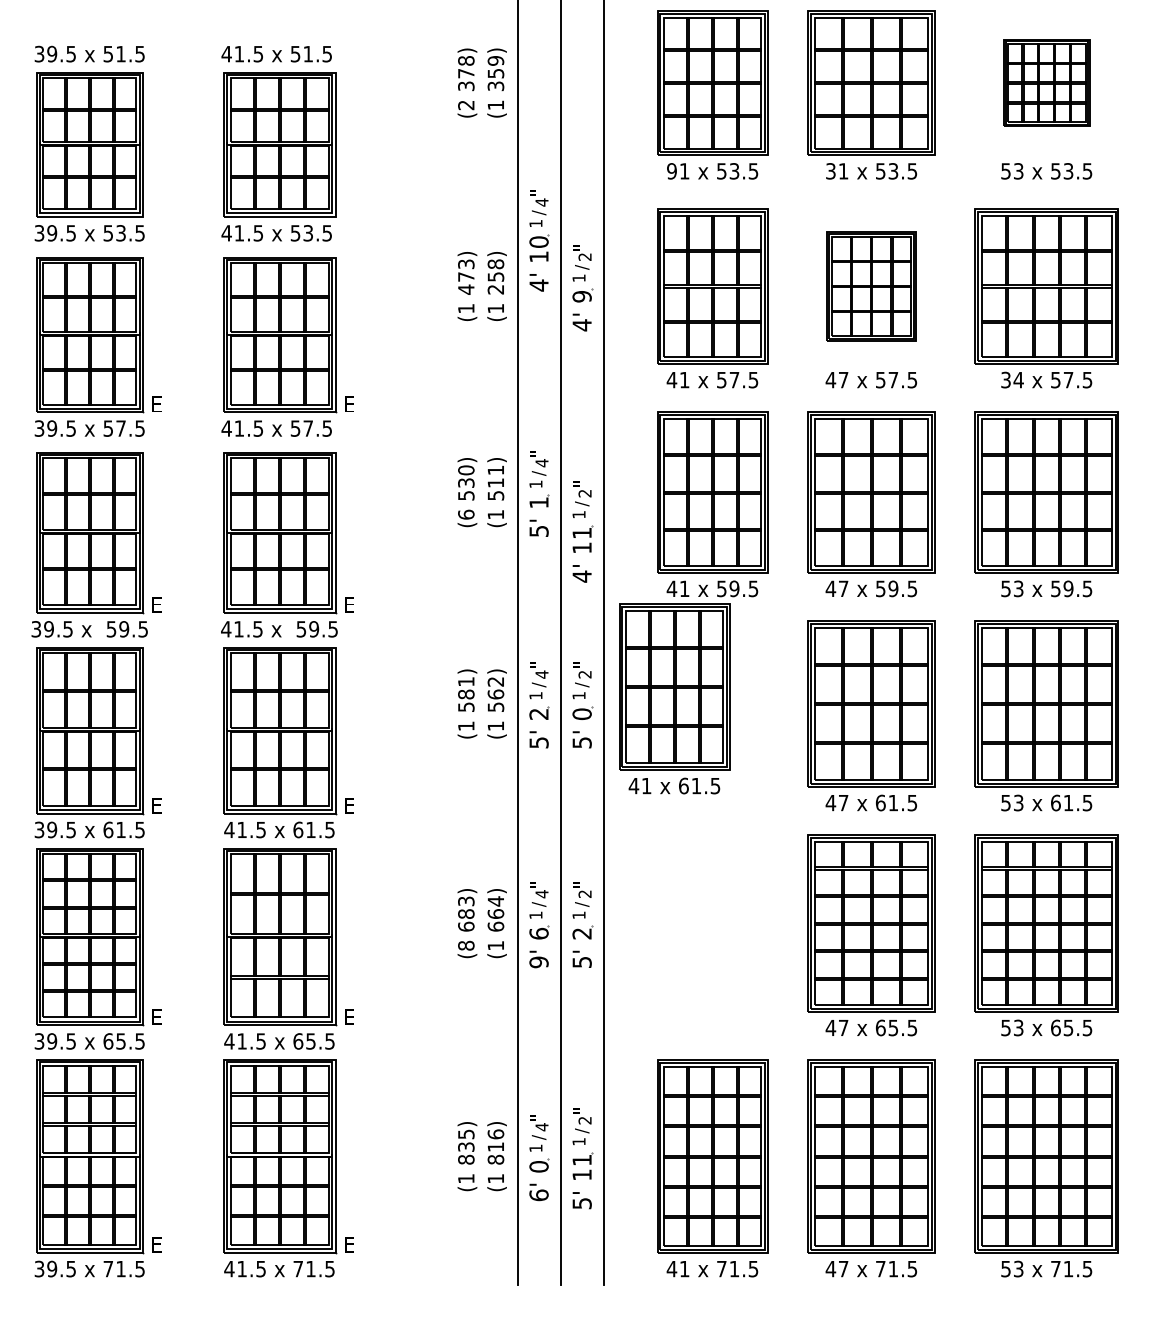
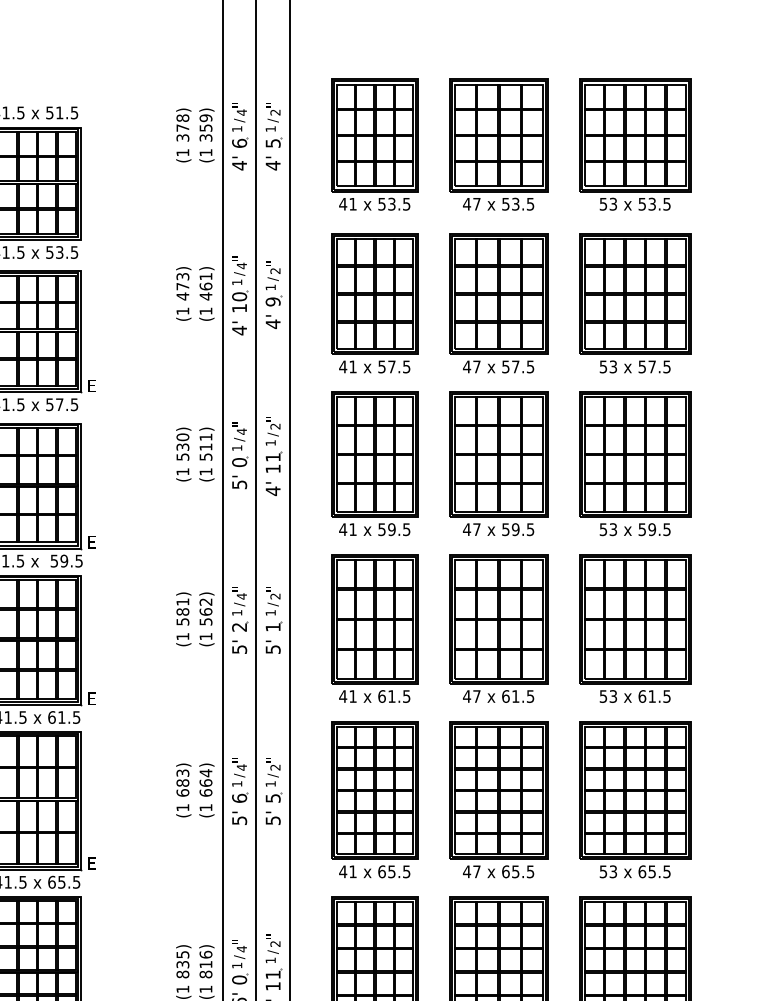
part: (1046, 82) -> (635, 135), size x1.67
part: (539, 84) -> (239, 136), added
part: (582, 84) -> (273, 136), added
text: (466, 105) -> (183, 152), (2 -> (1
text: (671, 171) -> (342, 204), 91 -> 41
text: (836, 171) -> (471, 204), 31 -> 47
part: (539, 240) -> (239, 295), moved
text: (495, 276) -> (205, 286), 258) -> 461)
part: (871, 286) -> (498, 293), size x1.43
text: (1012, 379) -> (608, 366), 34 -> 53
text: (538, 502) -> (239, 462), 1 -> 0
text: (466, 514) -> (183, 471), (6 -> (1
part: (582, 531) -> (273, 456), moved
part: (674, 698) -> (374, 628), moved
text: (581, 714) -> (272, 627), 0 -> 1
text: (581, 933) -> (272, 798), 2 -> 5
part: (712, 935) -> (374, 799), added
text: (466, 945) -> (183, 807), (8 -> (1
text: (538, 962) -> (239, 820), 9' -> 5'

